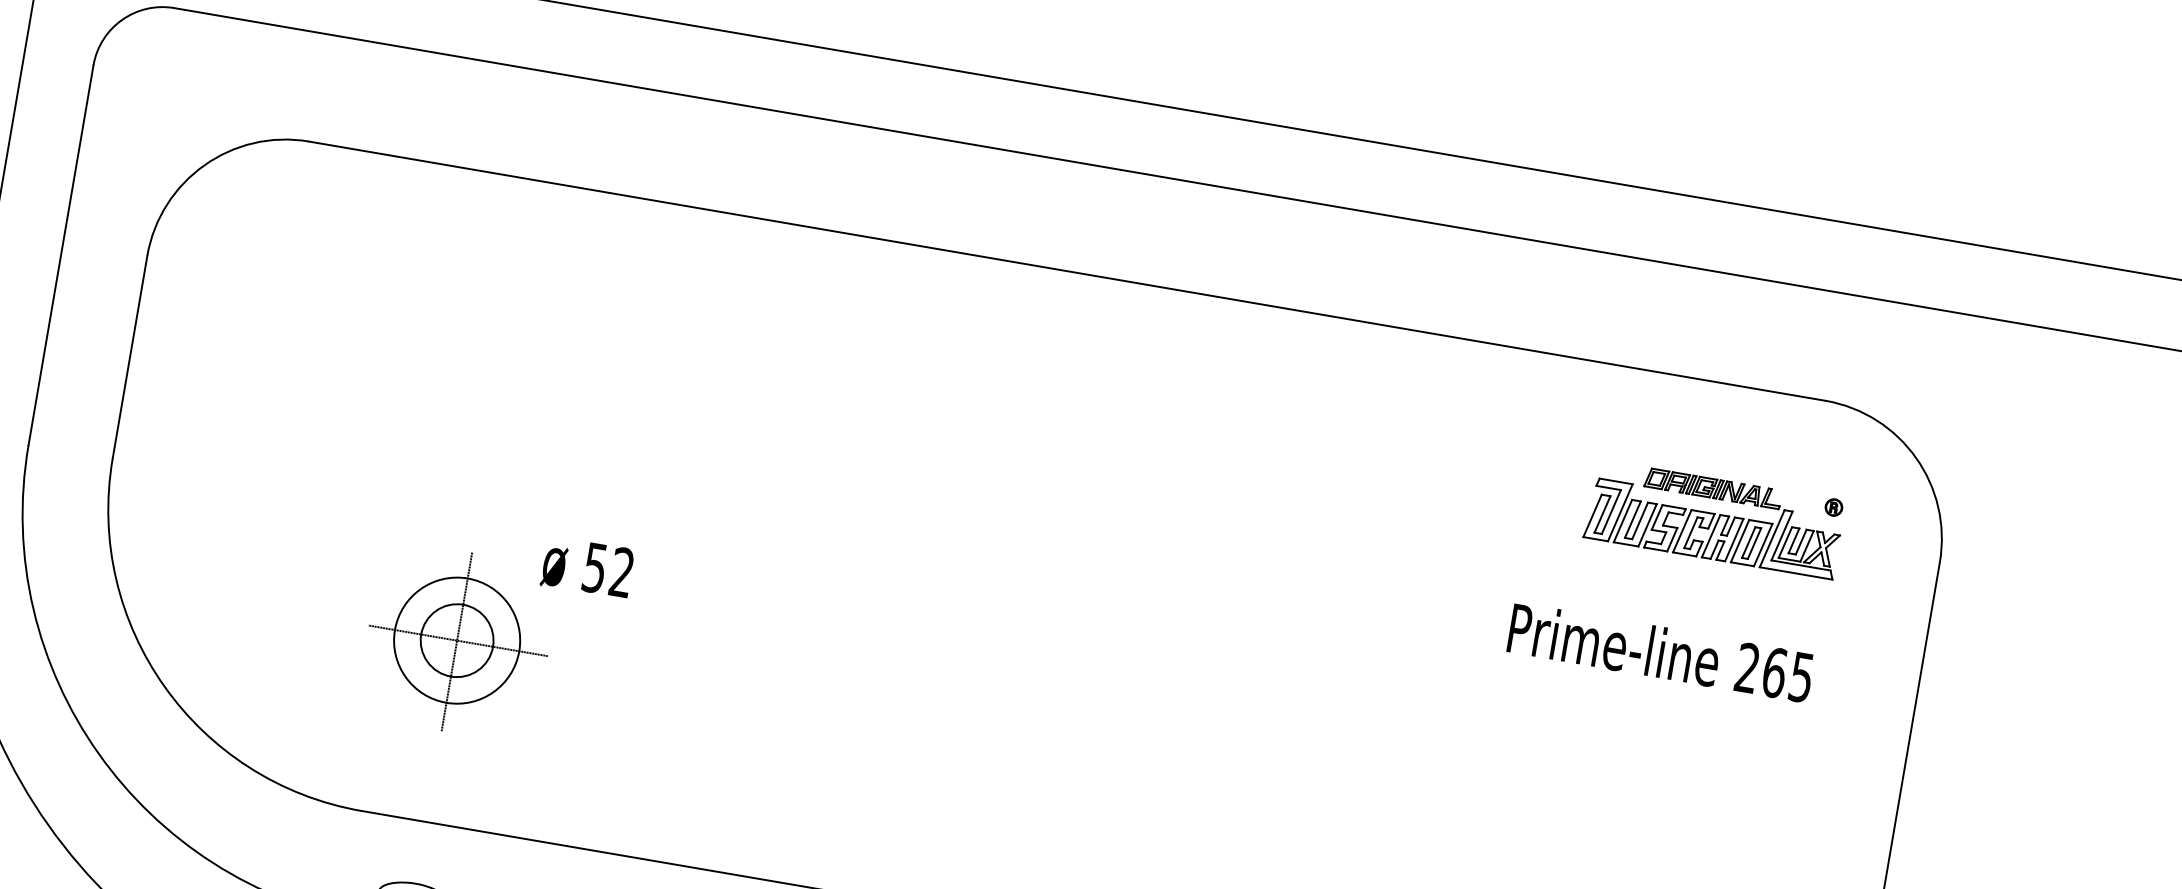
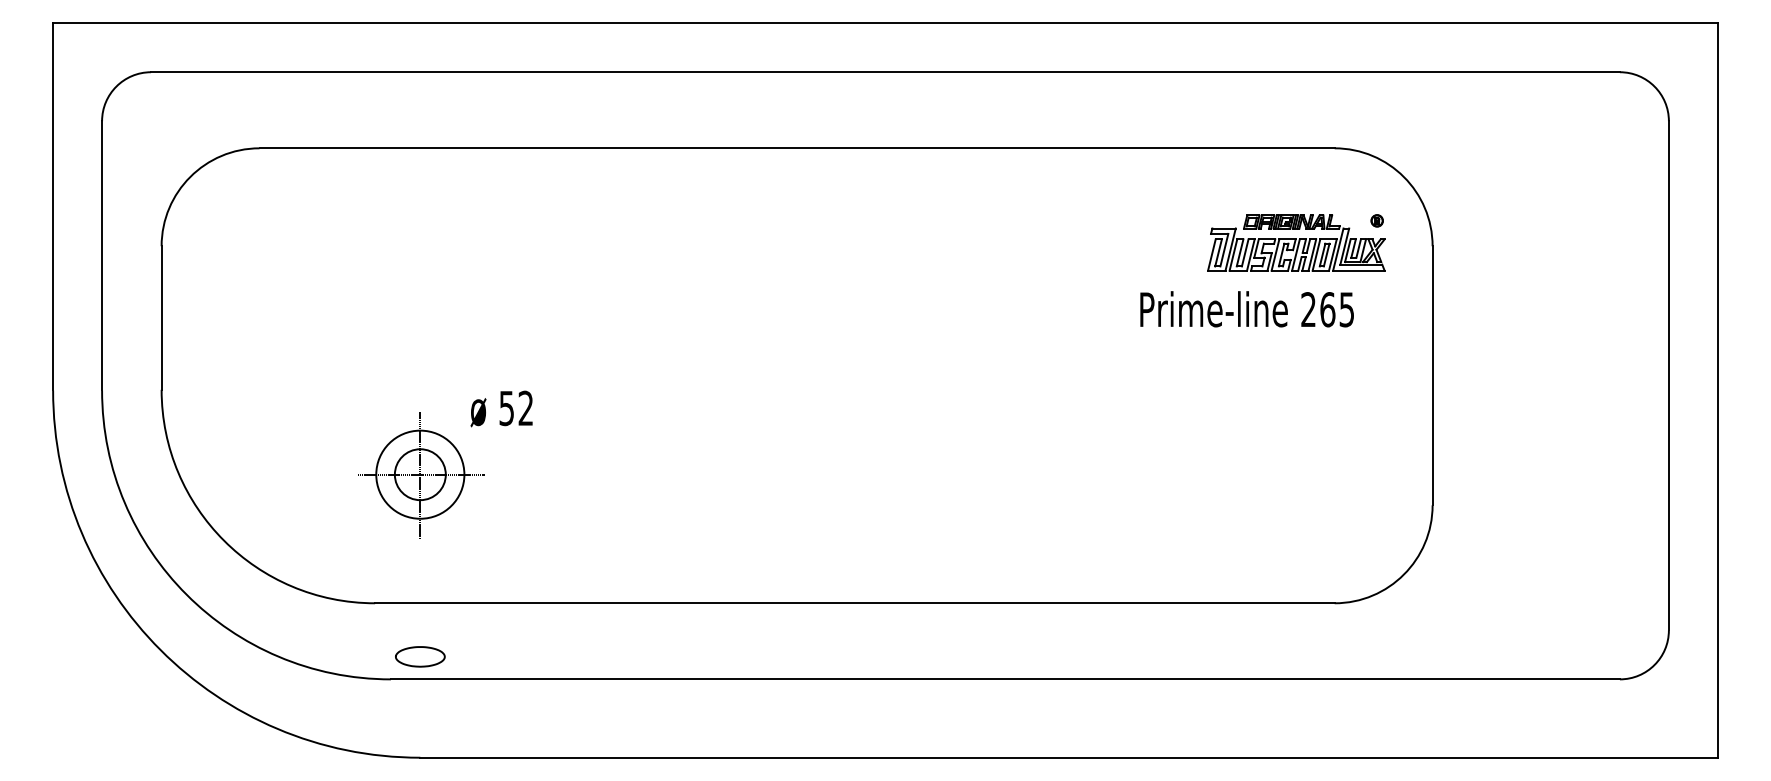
part: (1714, 518) -> (1296, 242), moved
text: (1660, 652) -> (1246, 309), moved

